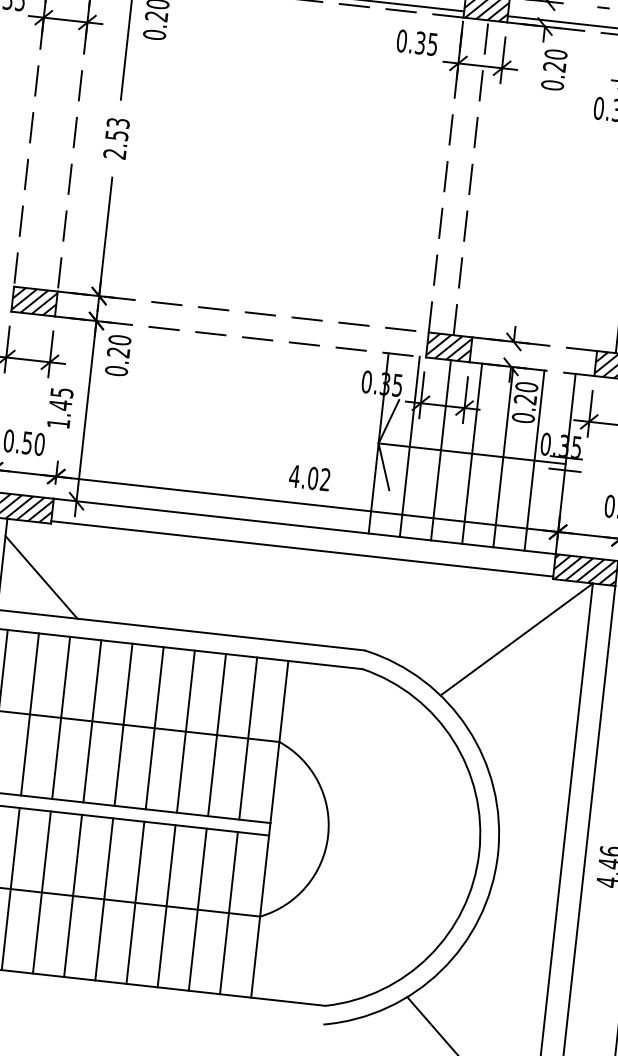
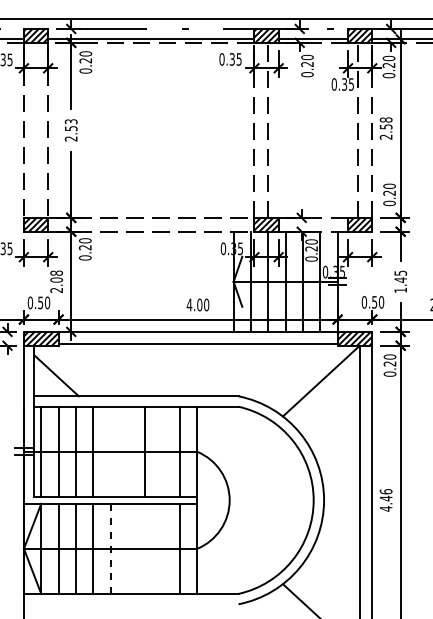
text: (60, 407) -> (56, 281), 1.45 -> 2.08
text: (325, 478) -> (206, 304), 4.02 -> 4.00
line: (123, 724) -> (110, 451), removed
line: (154, 727) -> (127, 451), removed
line: (216, 734) -> (162, 451), removed
line: (103, 900) -> (110, 549), solid -> dashed
line: (134, 902) -> (127, 548), removed
line: (167, 905) -> (145, 548), removed
line: (197, 909) -> (162, 548), removed

